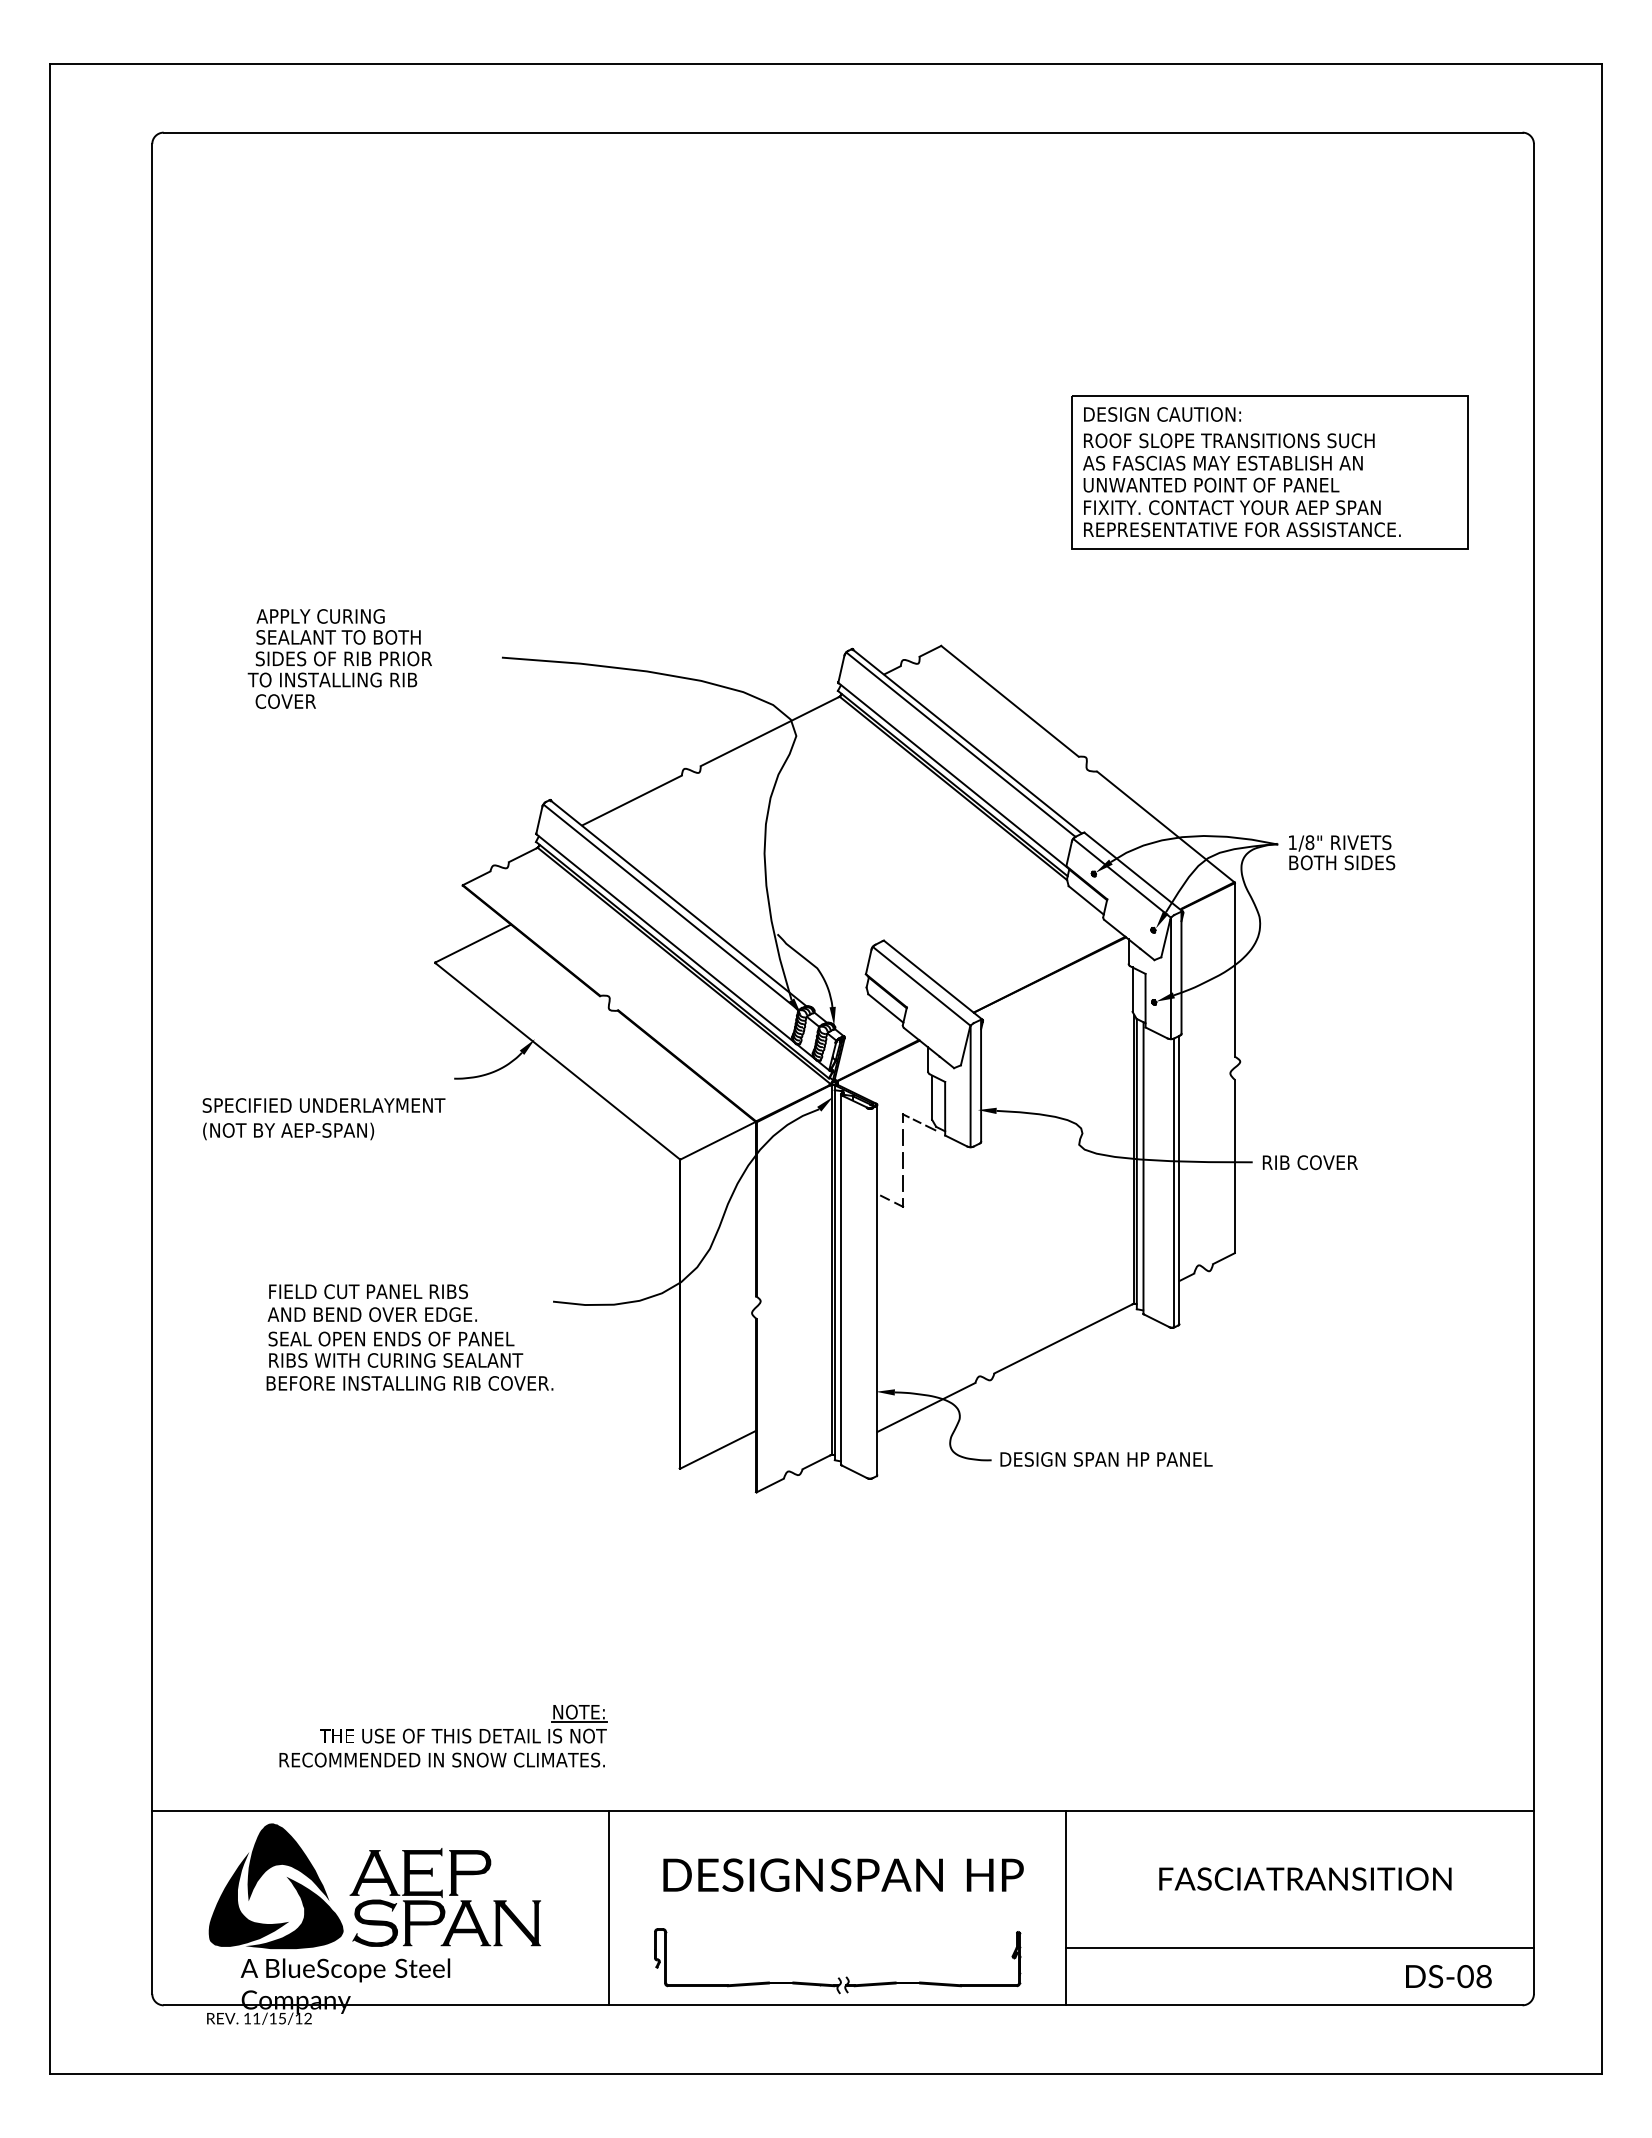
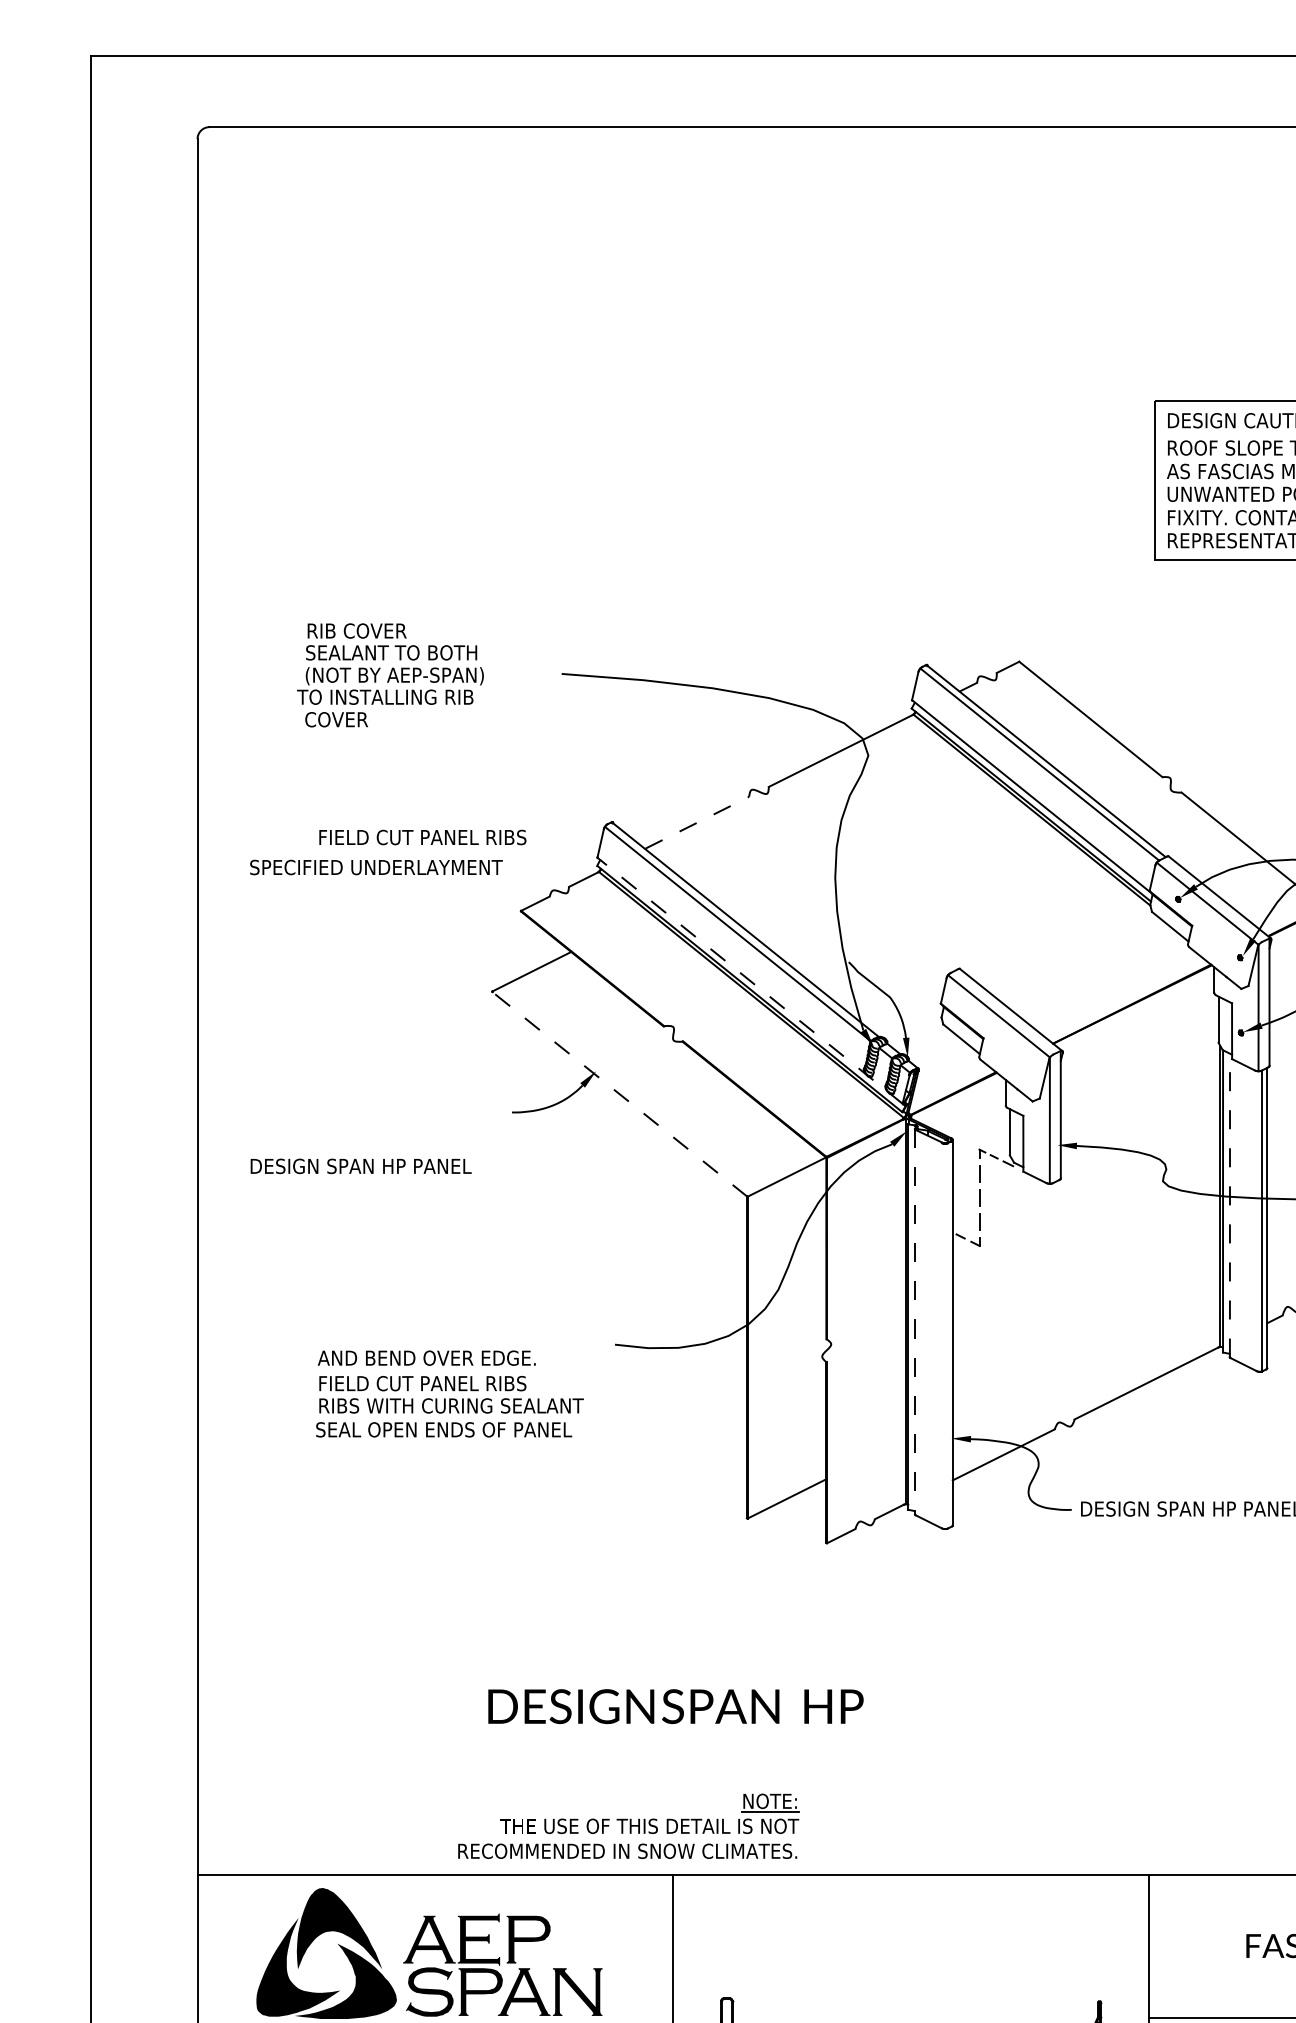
text: (320, 616) -> (372, 631), APPLY CURING -> RIB COVER
text: (343, 659) -> (396, 675), SIDES OF RIB PRIOR -> (NOT BY AEP-SPAN)
line: (632, 800) -> (697, 822), solid -> dashed
line: (682, 952) -> (749, 981), solid -> dashed
line: (557, 1061) -> (619, 1094), solid -> dashed
text: (323, 1105) -> (375, 867), moved
text: (309, 1131) -> (361, 1167), (NOT BY AEP-SPAN) -> DESIGN SPAN HP PANEL
line: (1143, 1168) -> (1229, 1205), solid -> dashed
line: (841, 1280) -> (915, 1322), solid -> dashed
text: (368, 1291) -> (422, 837), moved
text: (391, 1338) -> (446, 1383), SEAL OPEN ENDS OF PANEL -> FIELD CUT PANEL RIBS
text: (409, 1383) -> (465, 1429), BEFORE INSTALLING RIB COVER. -> SEAL OPEN ENDS OF PANEL
part: (443, 1735) -> (628, 1825), moved
text: (843, 1874) -> (675, 1705), moved

